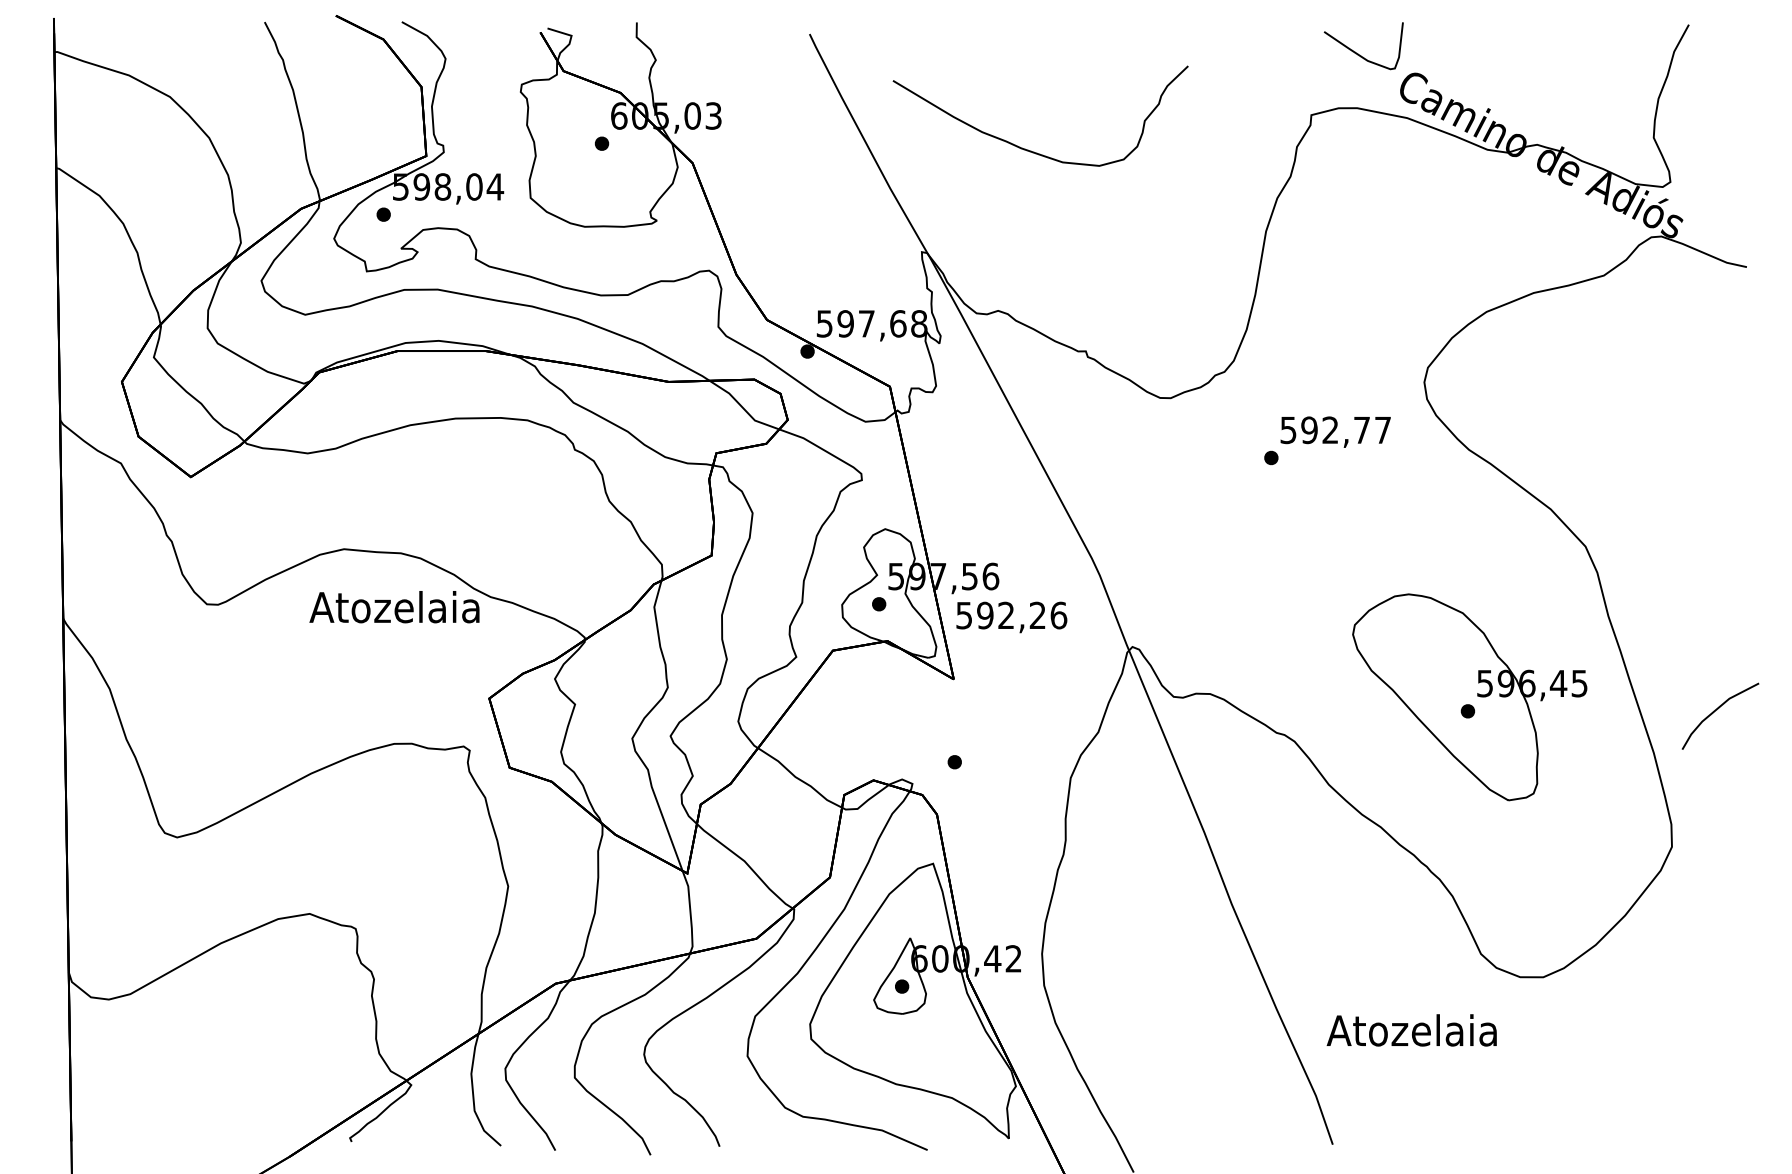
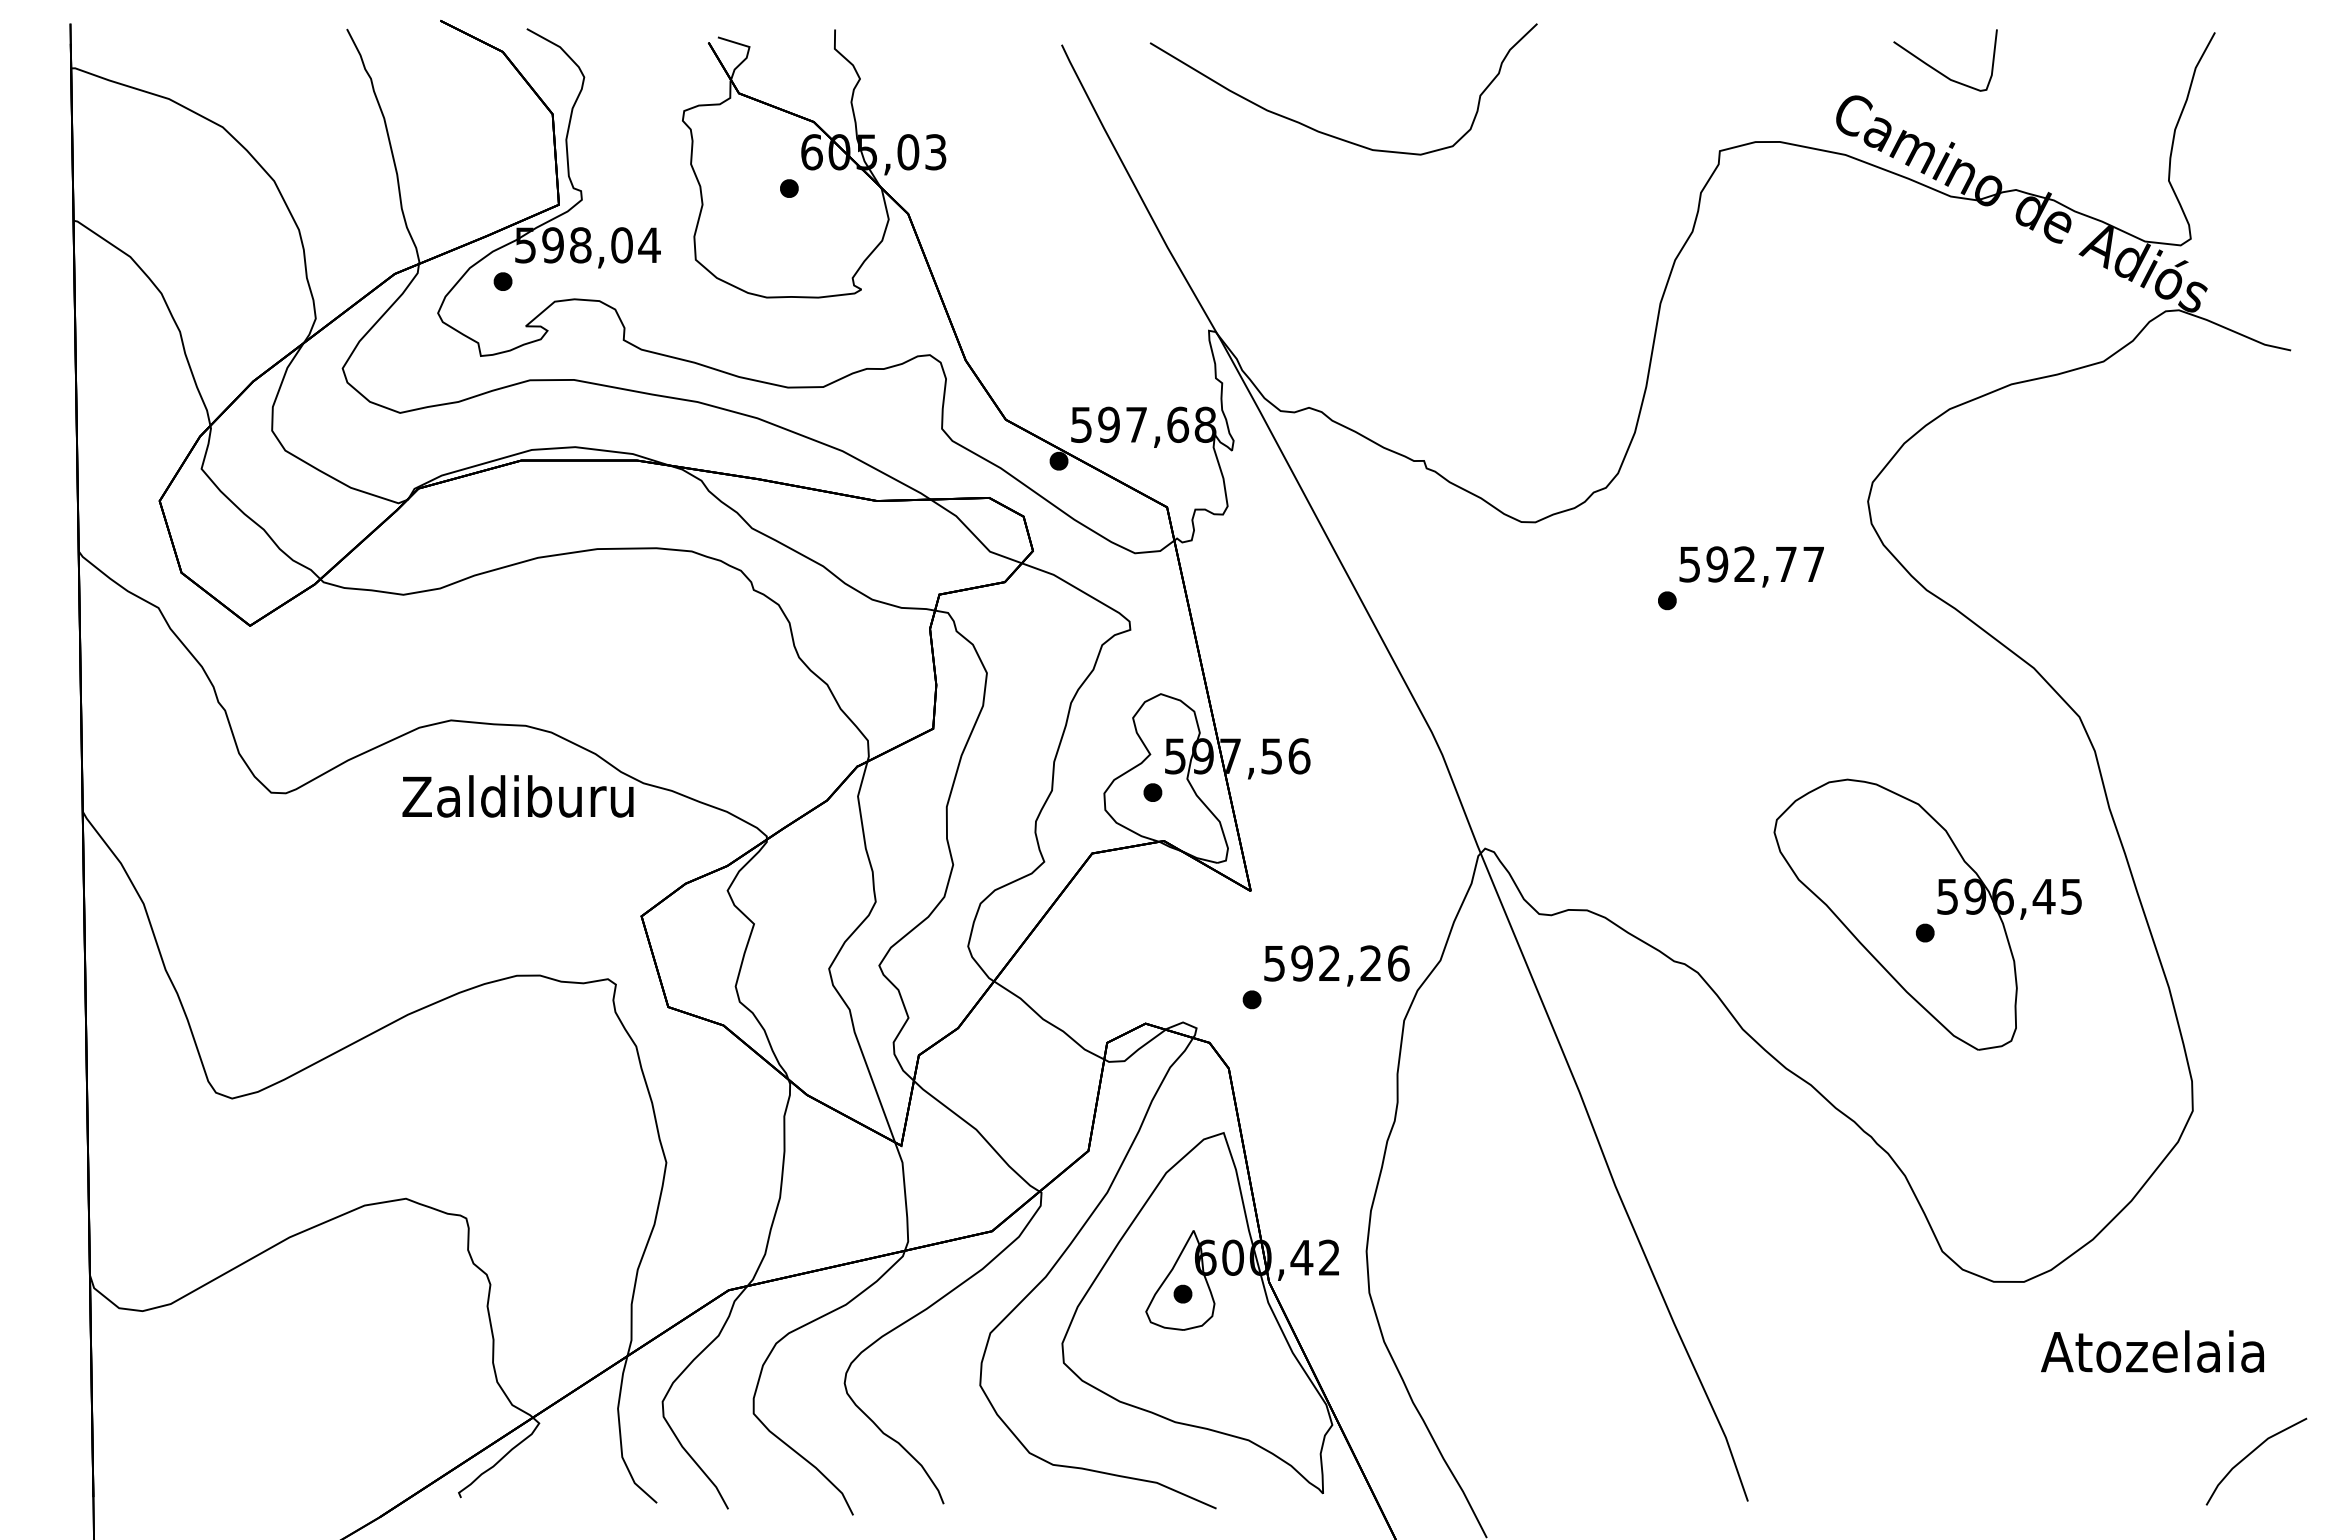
curve: (1358, 53) -> (1938, 70), moved
curve: (1028, 149) -> (1327, 133), moved
text: (394, 607) -> (517, 796), Atozelaia -> Zaldiburu
text: (1011, 617) -> (1336, 965), moved
line: (1715, 710) -> (2250, 1454), moved
text: (1411, 1030) -> (2152, 1351), moved

